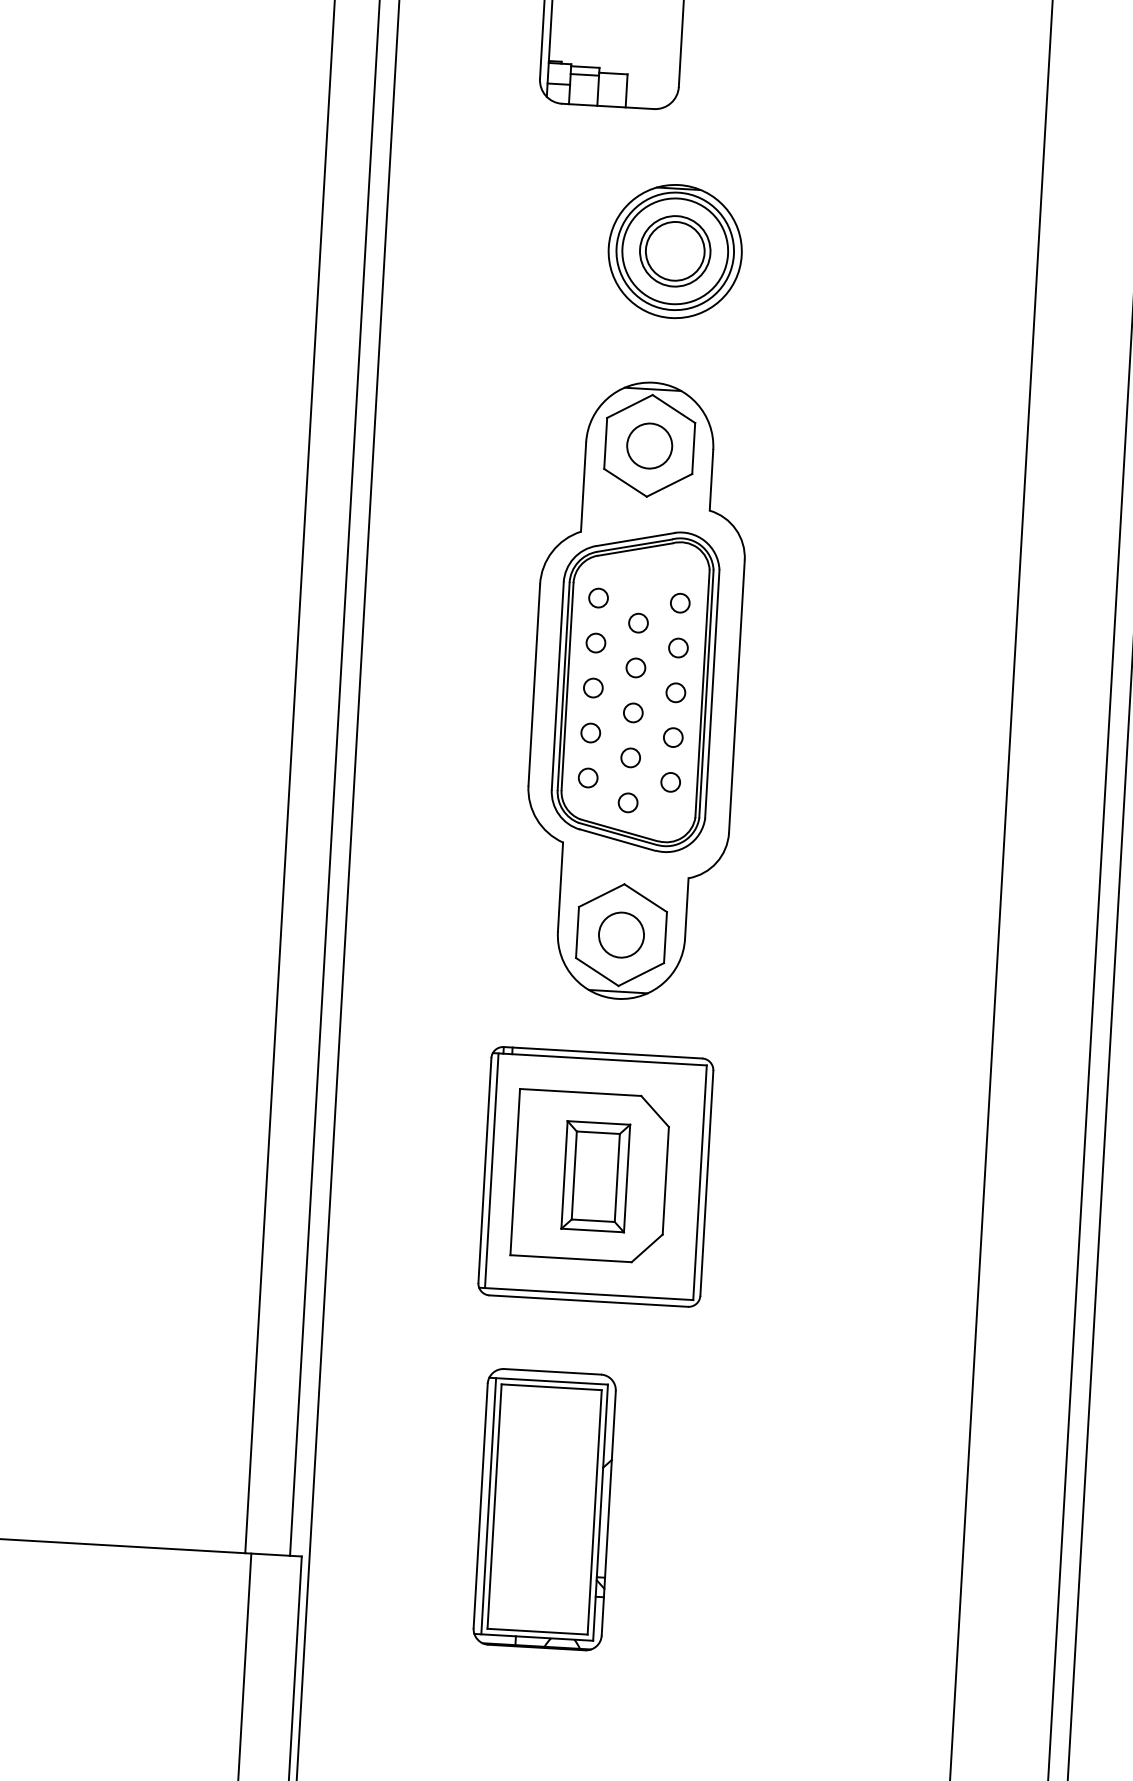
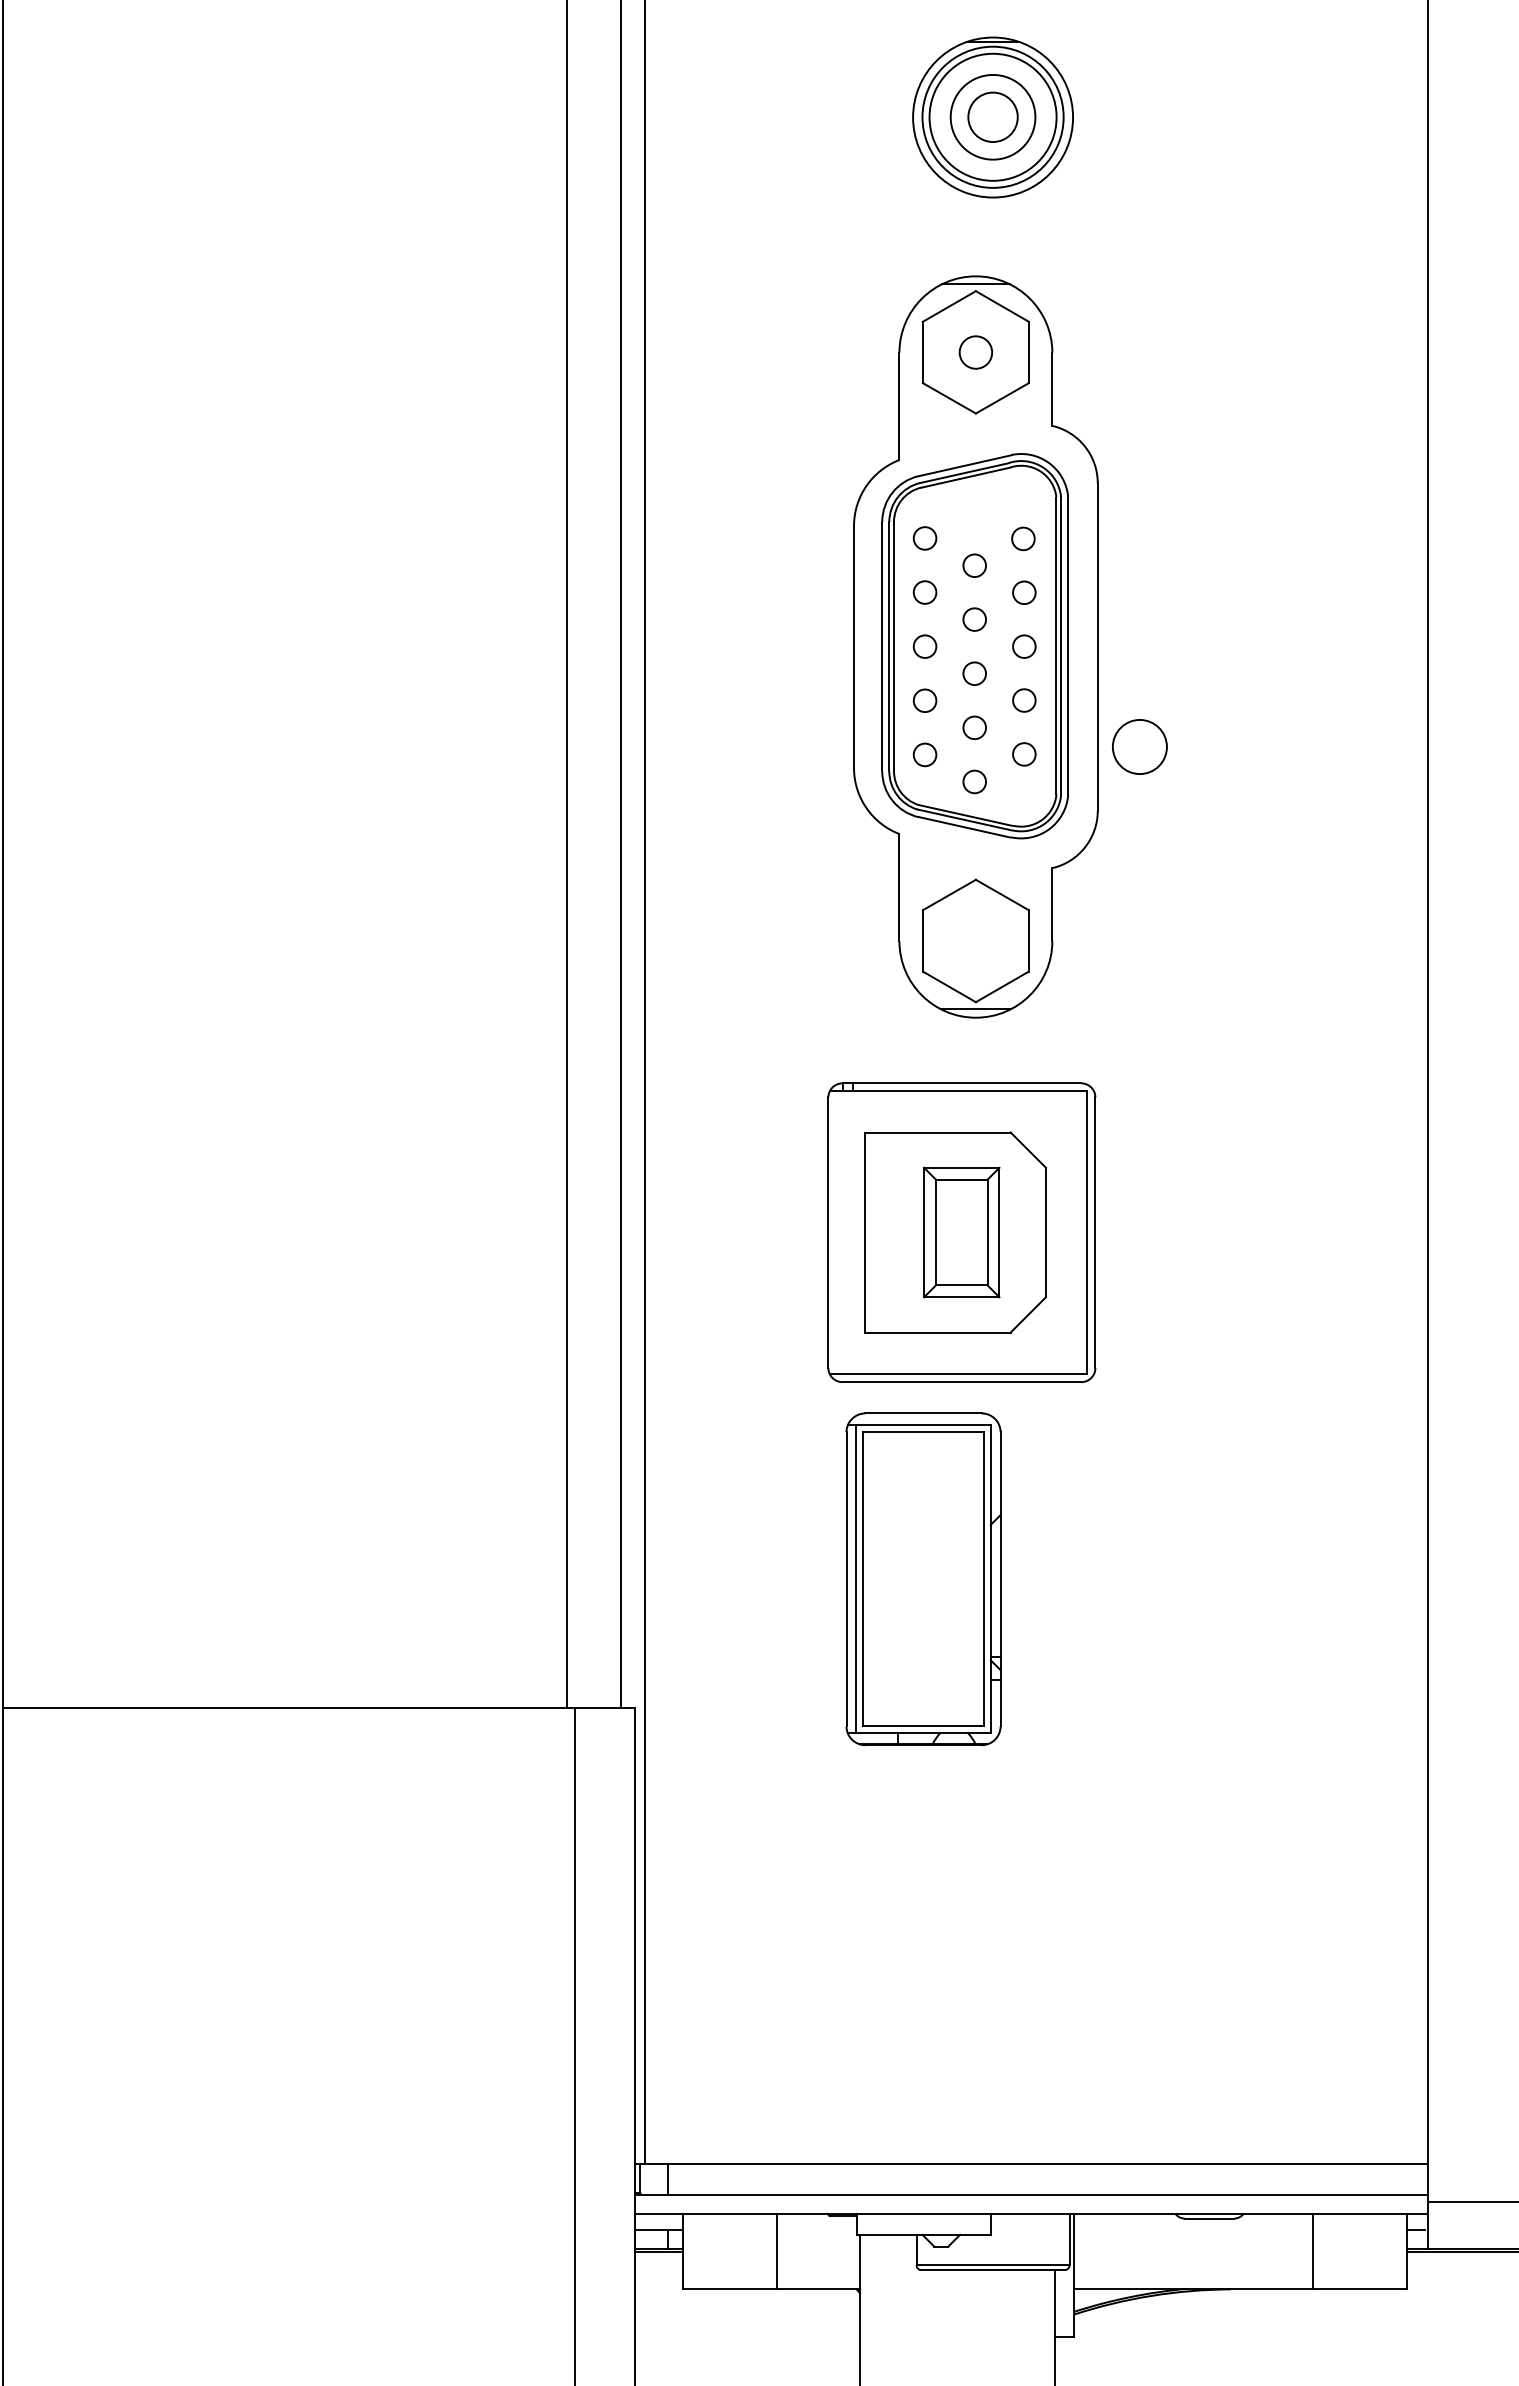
circle: (674, 251) -> (992, 117), size x0.7
circle: (649, 445) -> (975, 352), size x0.6
circle: (621, 934) -> (1139, 746), moved
line: (491, 1170) -> (836, 1232), removed
part: (544, 1509) -> (923, 1579), moved

